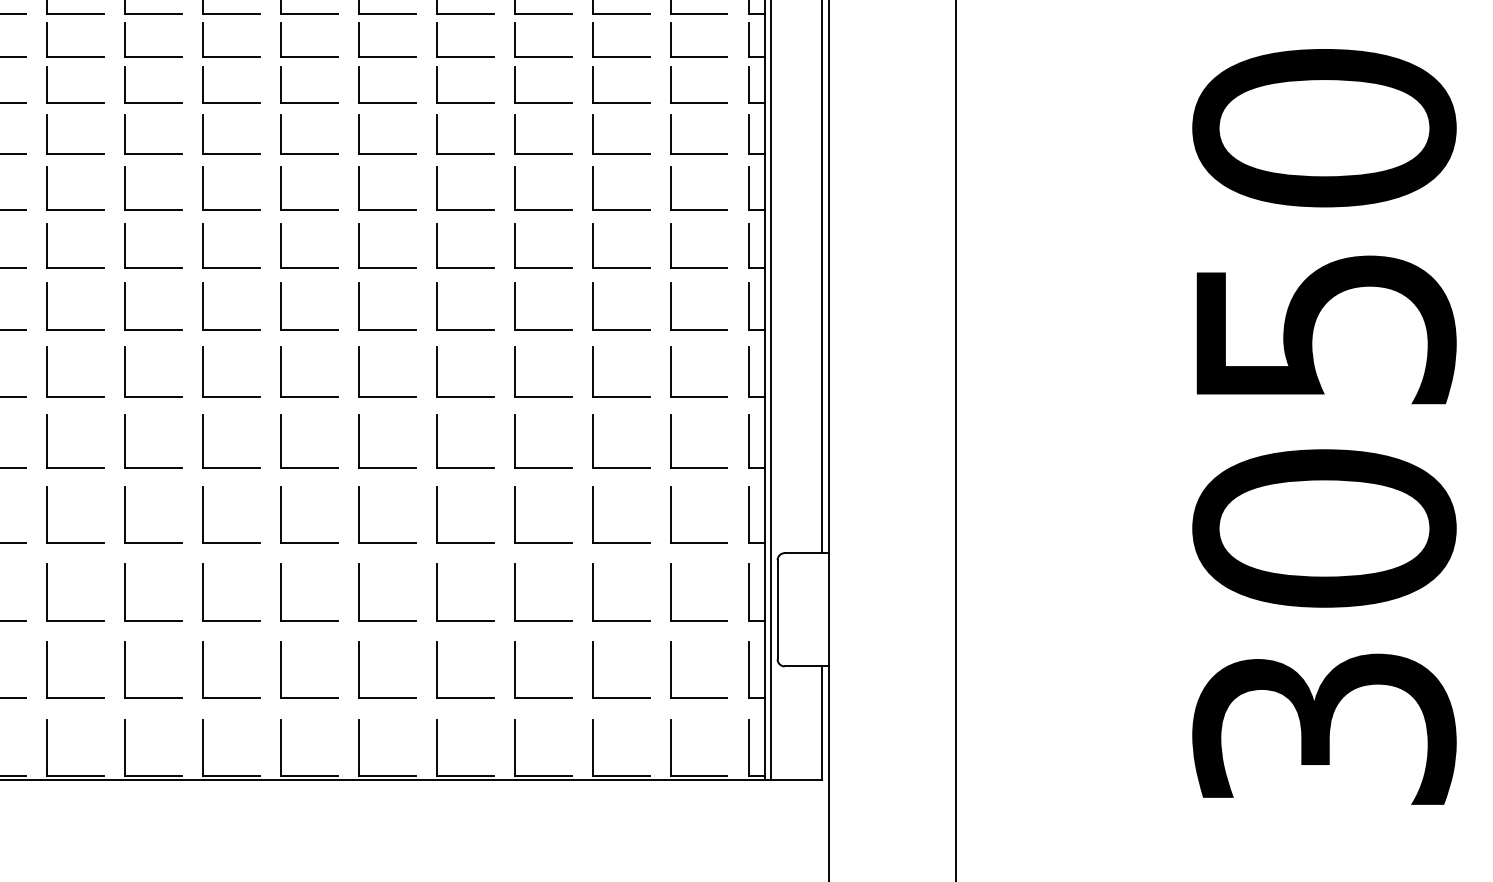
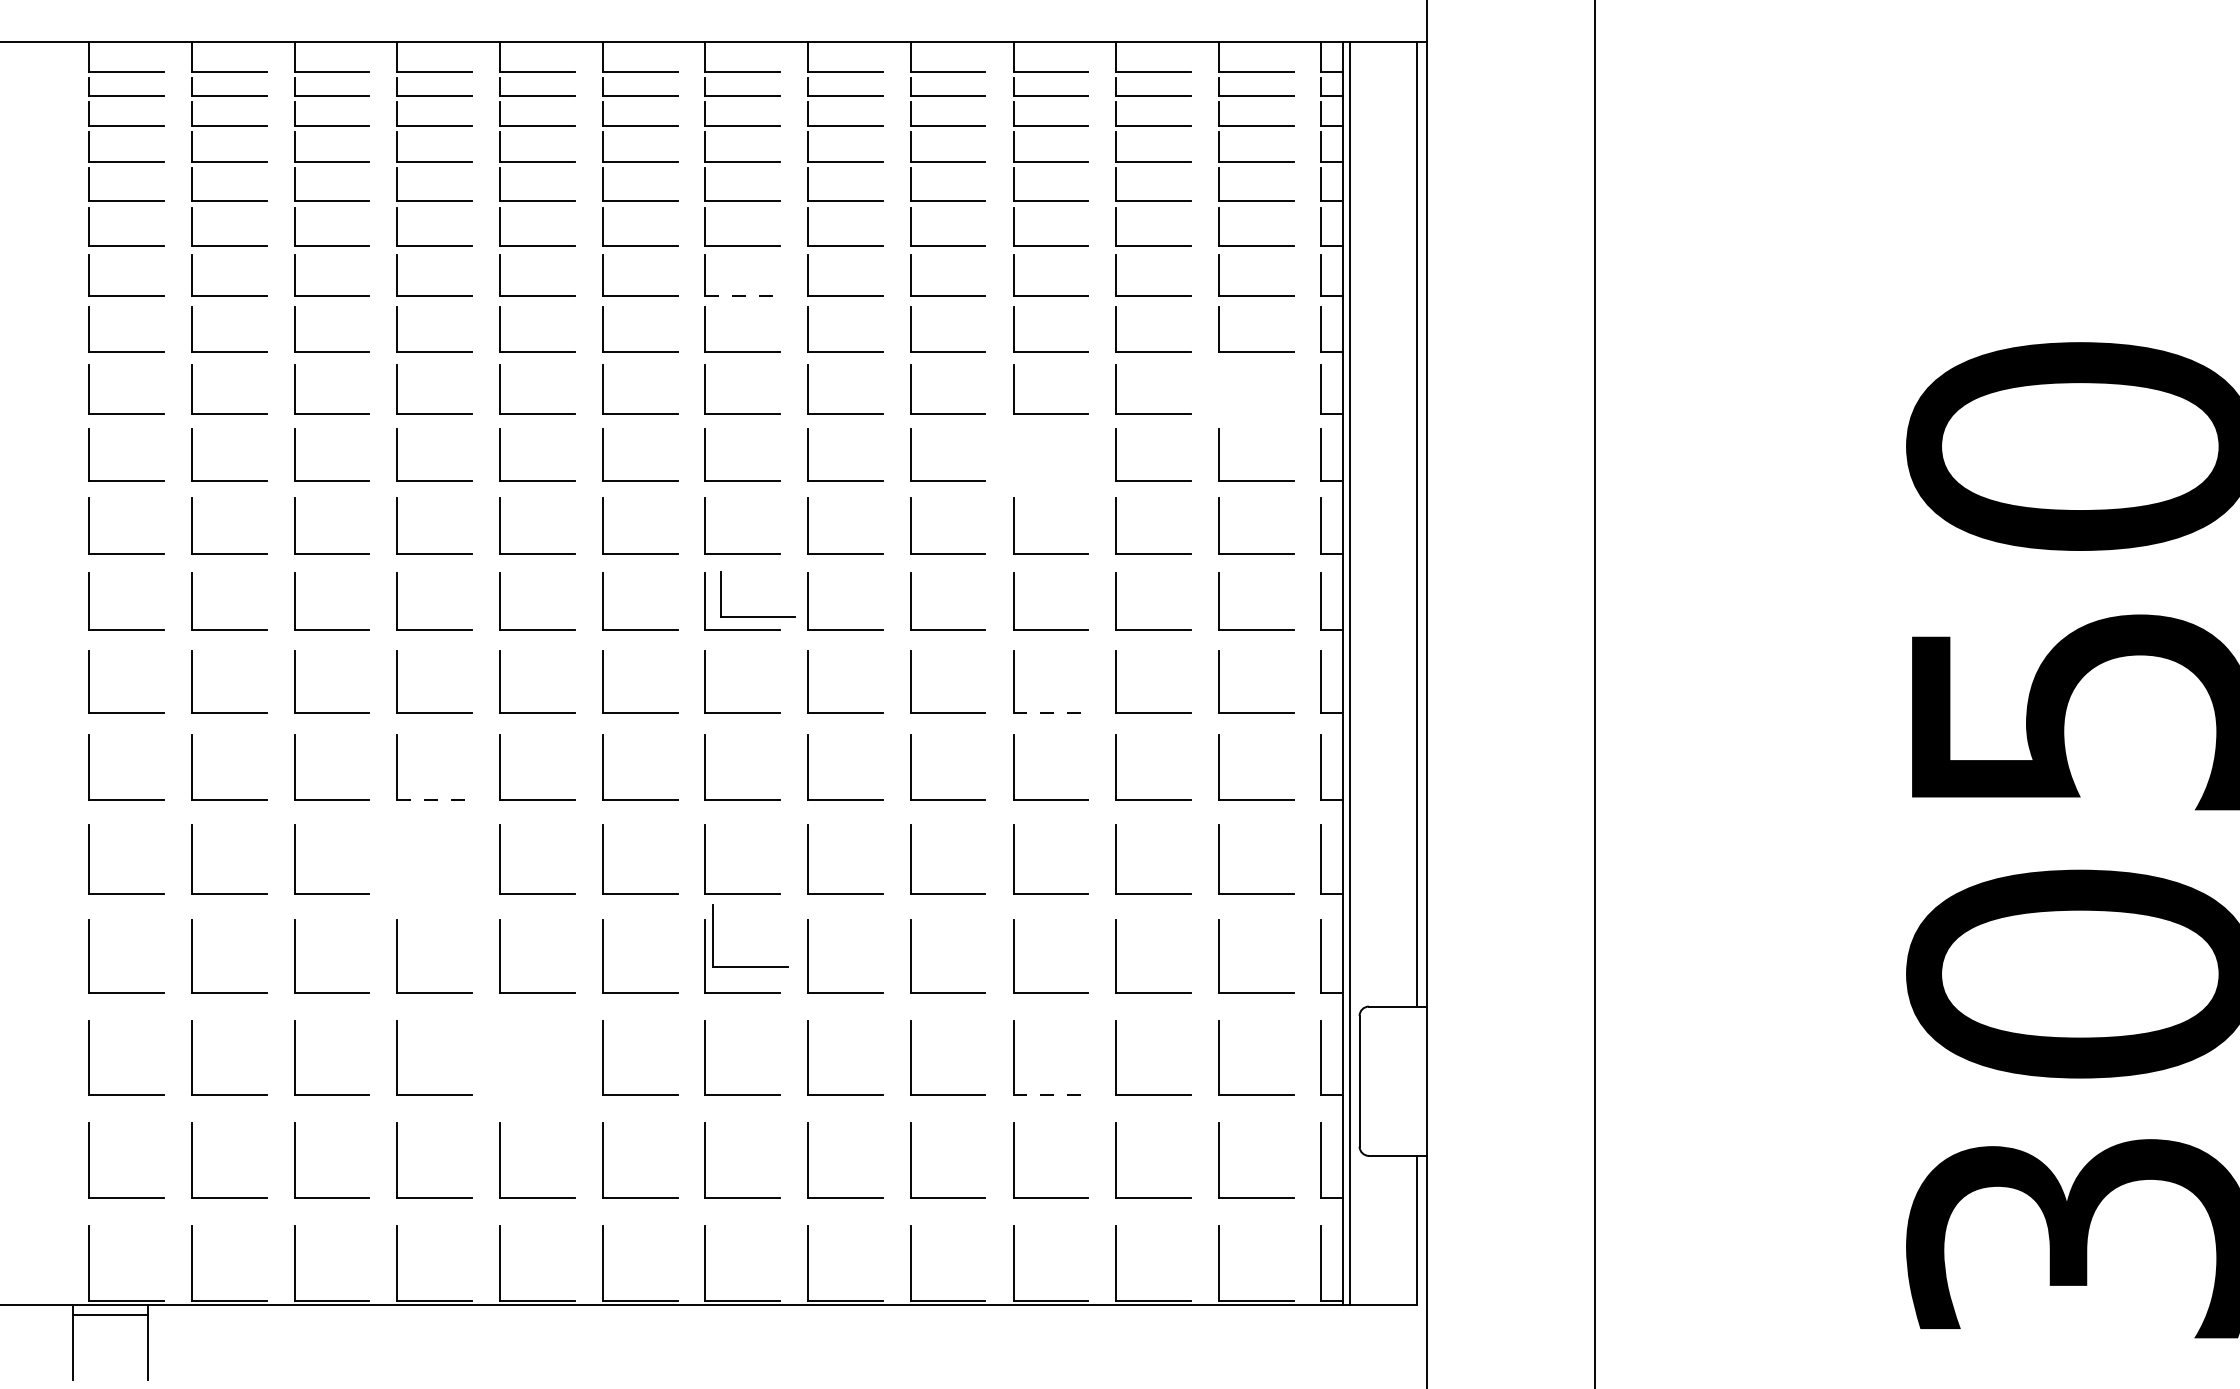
line: (310, 14) -> (743, 296), solid -> dashed
part: (699, 103) -> (1256, 413), removed
part: (543, 153) -> (1050, 480), removed
part: (320, 257) -> (757, 616), added
line: (543, 329) -> (1051, 712), solid -> dashed
line: (76, 396) -> (435, 800), solid -> dashed
part: (75, 467) -> (434, 893), removed
part: (315, 522) -> (750, 966), added
part: (125, 591) -> (500, 1057), removed
line: (543, 620) -> (1051, 1095), solid -> dashed

